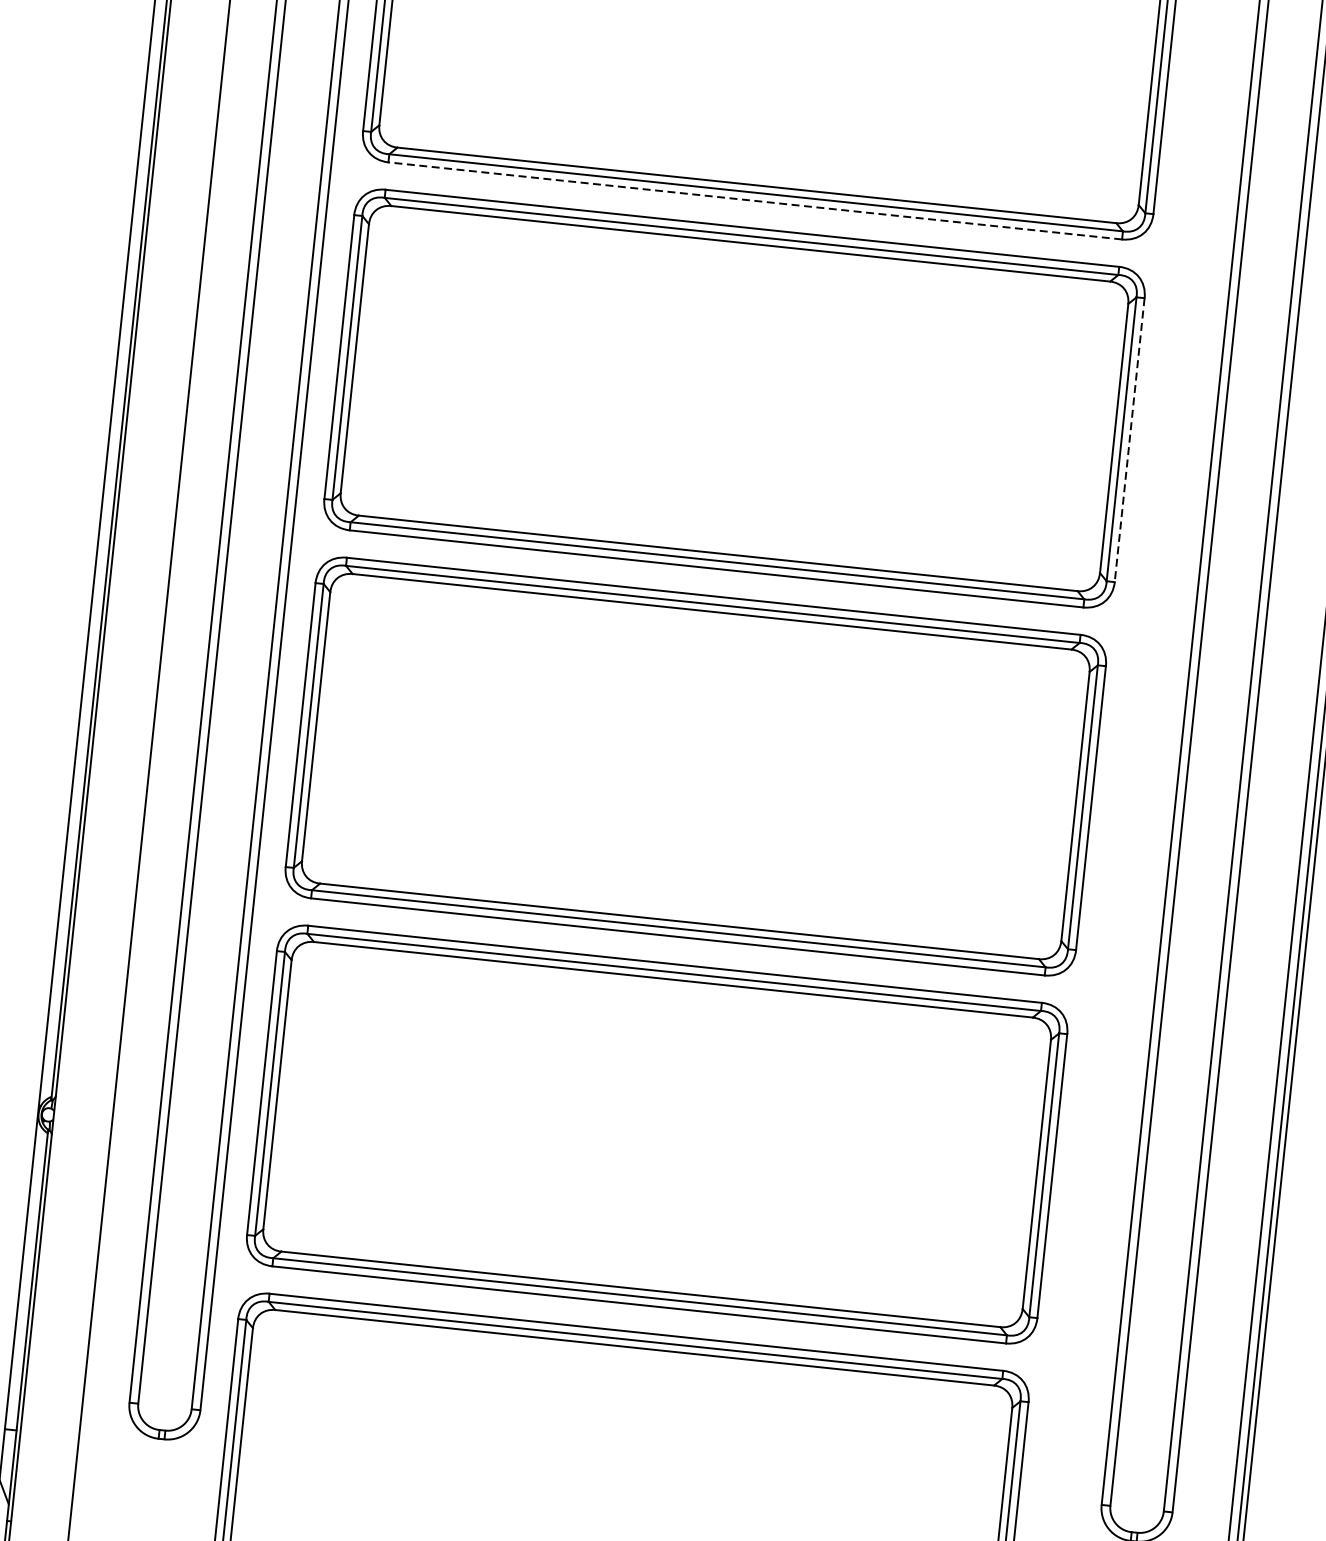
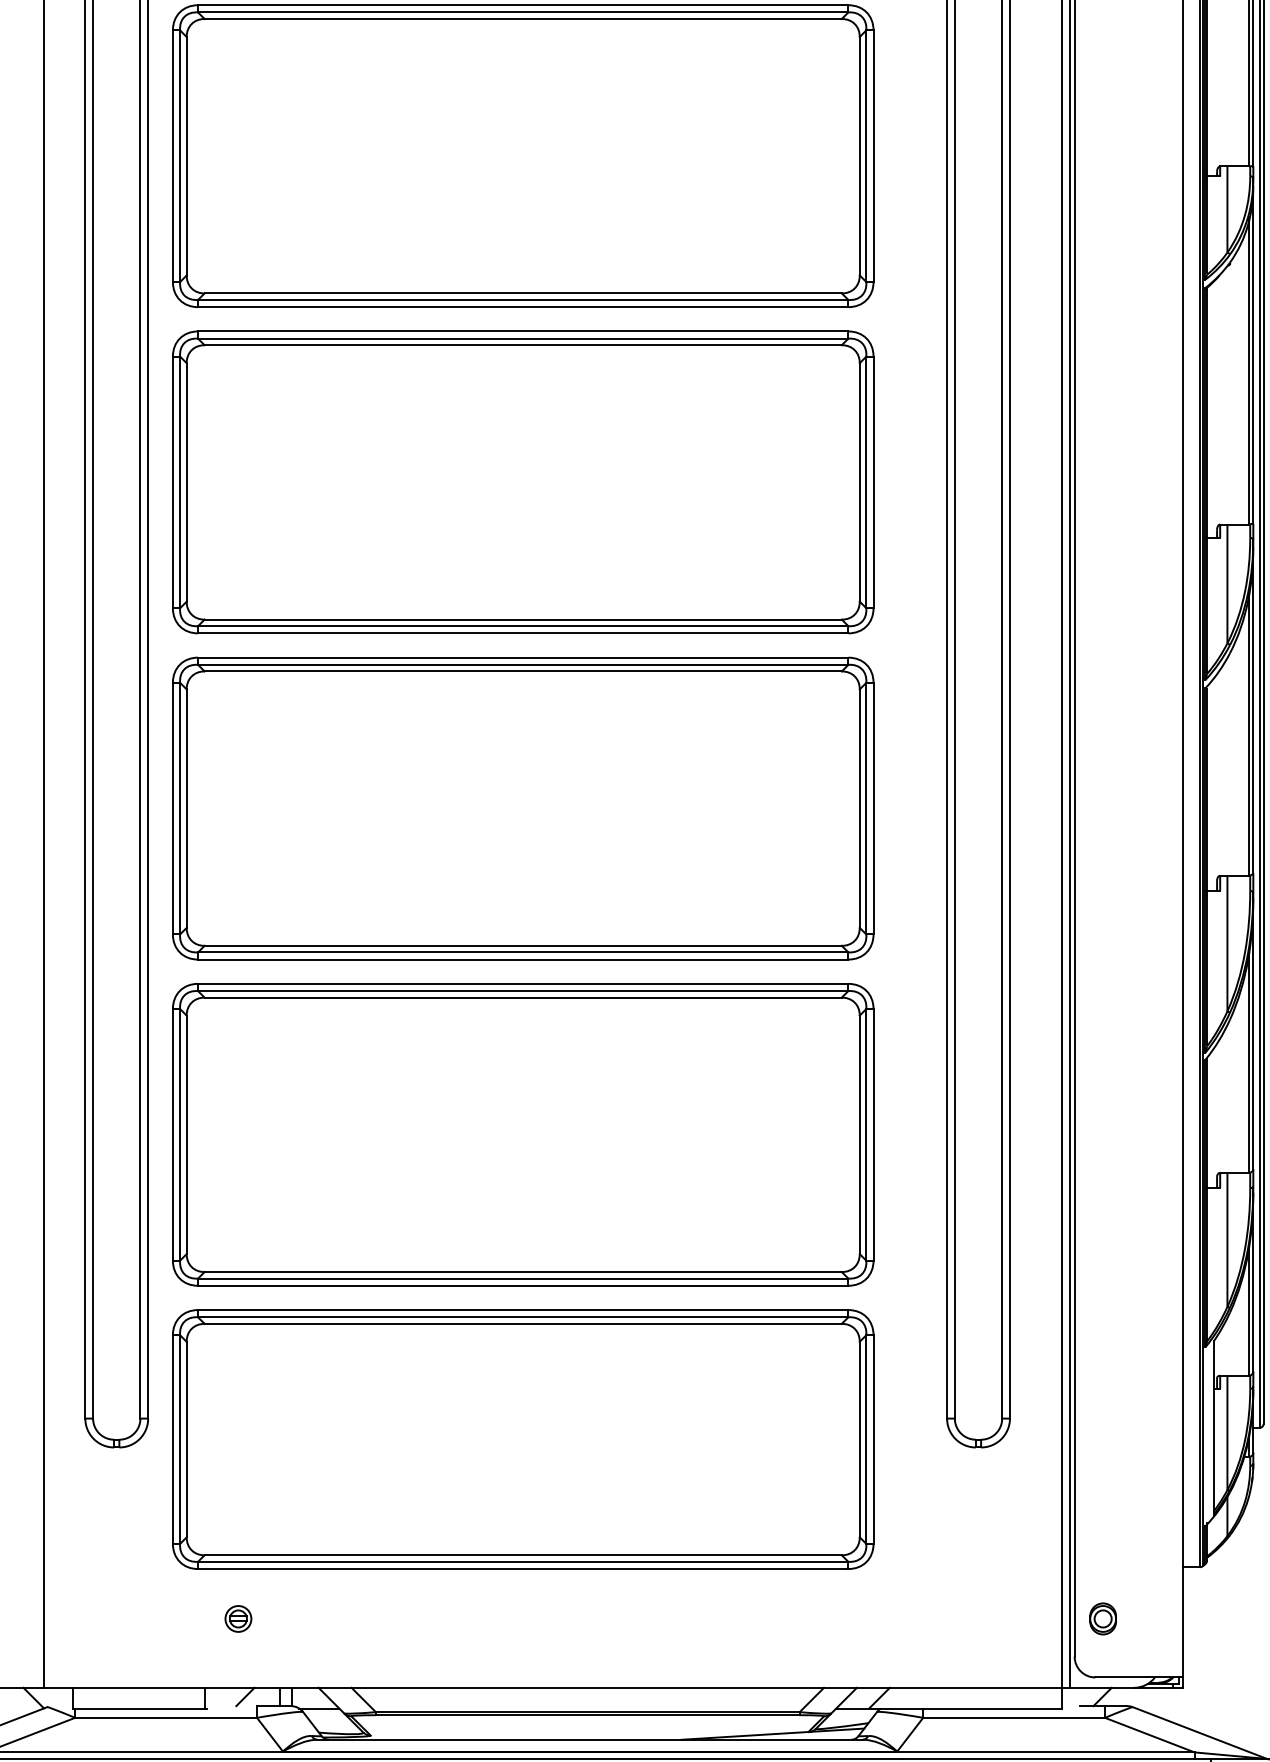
line: (754, 201) -> (522, 307), dashed -> solid
line: (1129, 440) -> (873, 482), dashed -> solid

